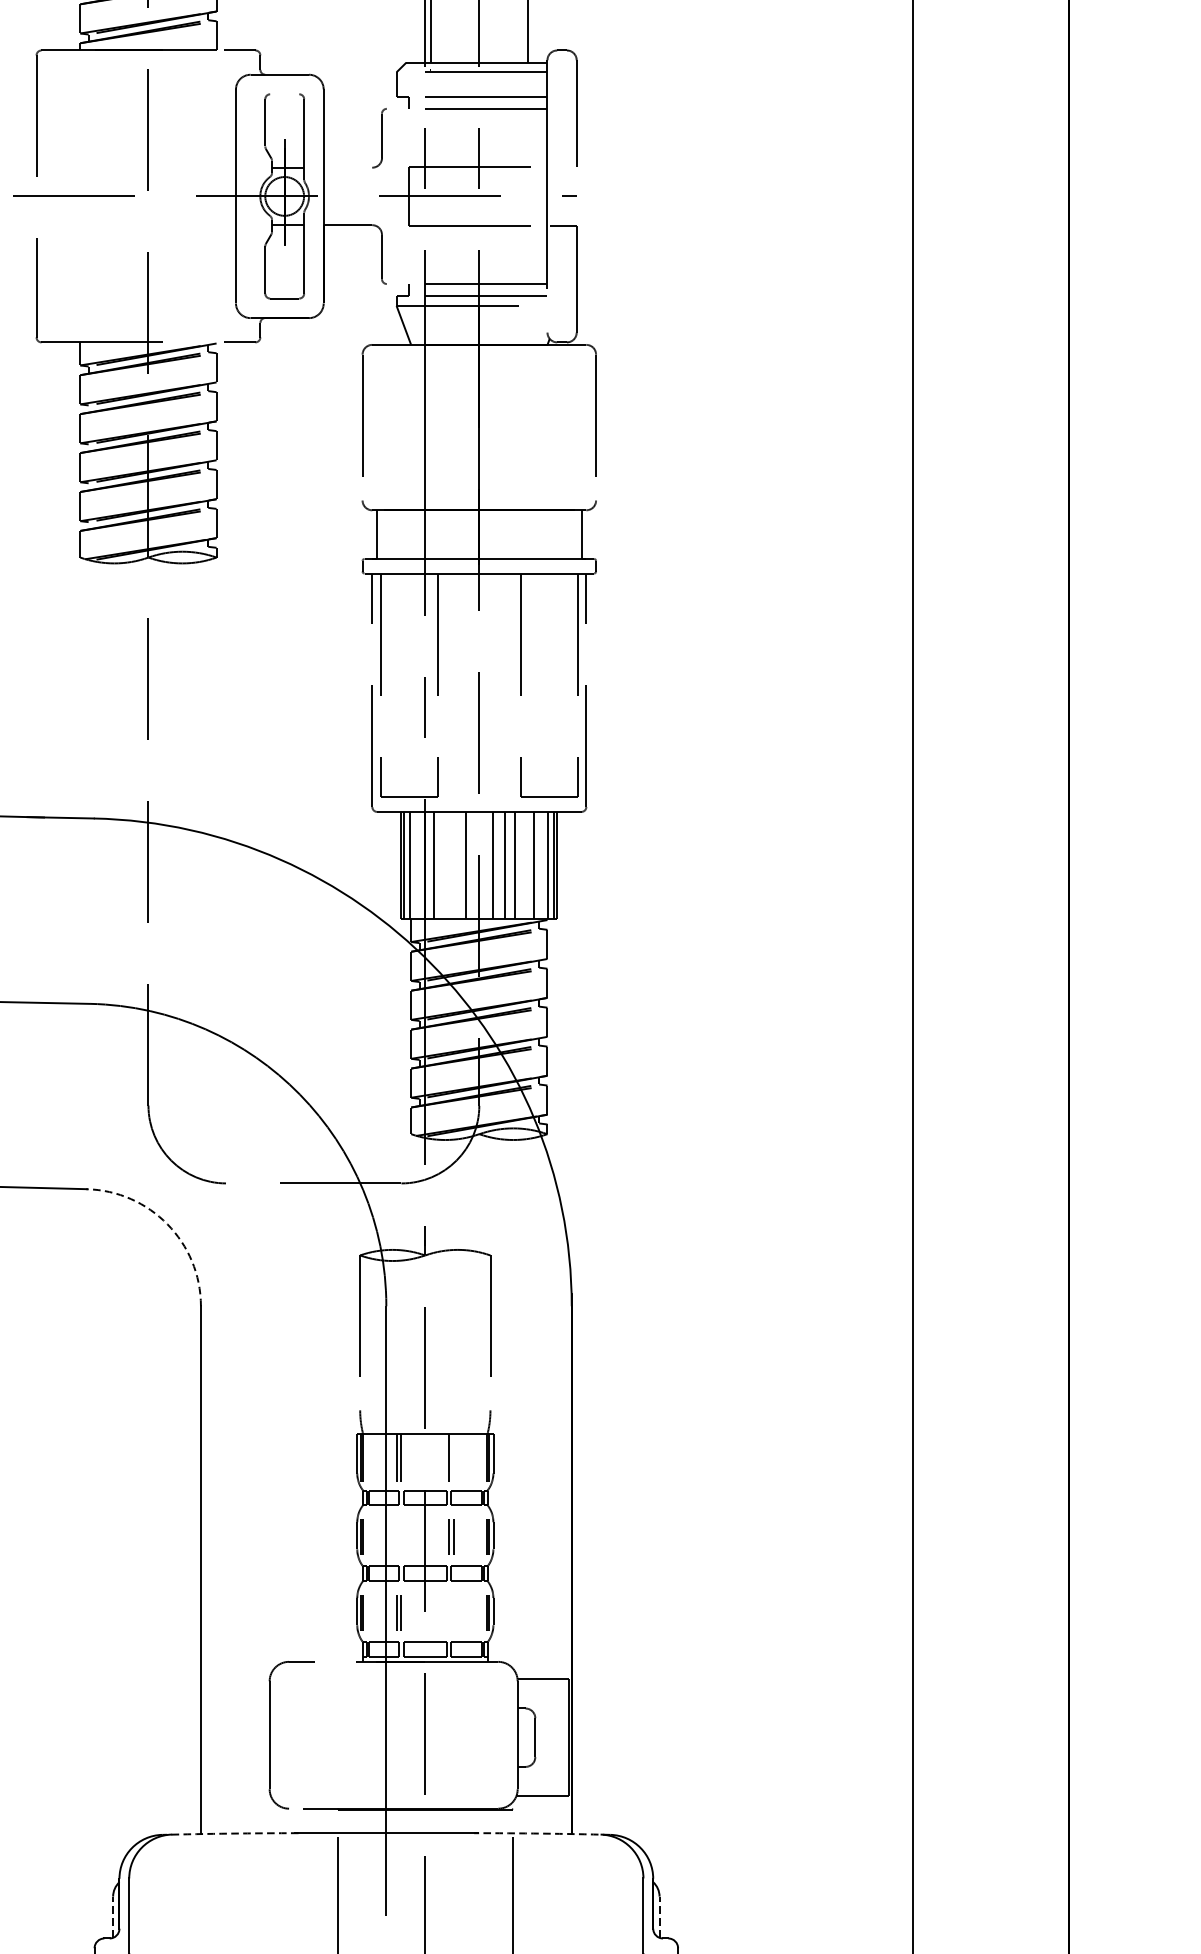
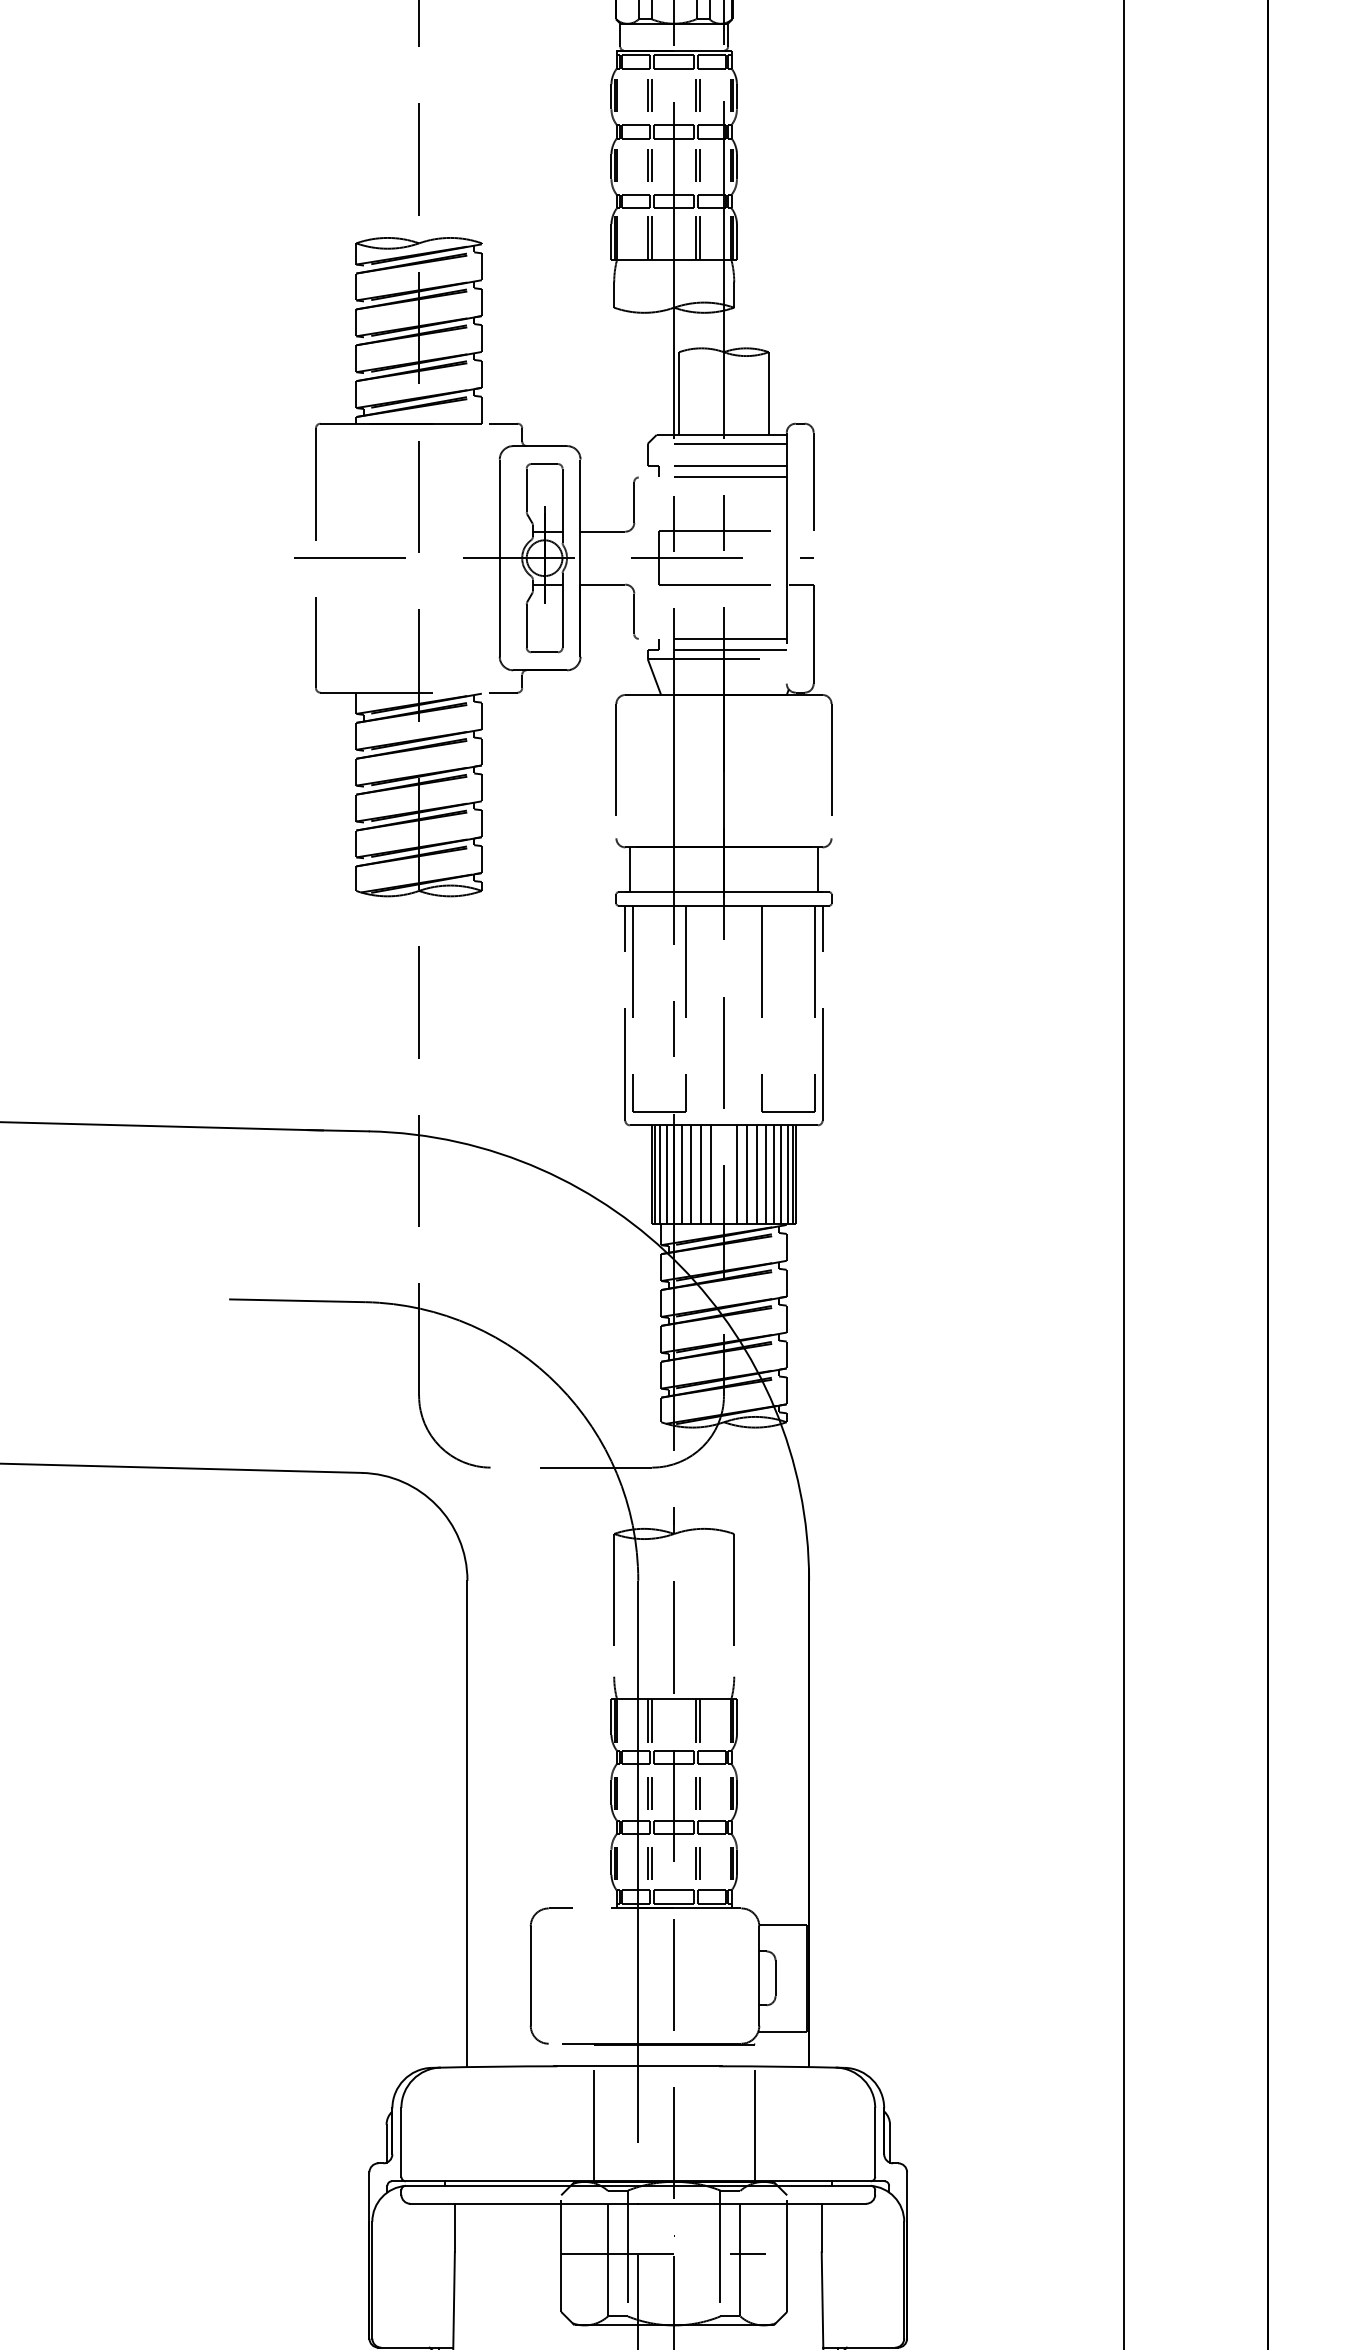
line: (284, 94) -> (544, 464), added
line: (347, 167) -> (602, 531), added
line: (416, 865) -> (666, 1174), added
line: (443, 865) -> (690, 1174), added
line: (453, 865) -> (700, 1174), added
line: (525, 865) -> (766, 1174), added
line: (541, 865) -> (781, 1174), added
arc: (167, 1224) -> (436, 1505), dashed -> solid
line: (453, 1457) -> (700, 1720), added
part: (398, 1537) -> (649, 1793), added
part: (450, 1613) -> (697, 1863), added
arc: (230, 1833) -> (494, 2066), dashed -> solid
arc: (541, 1833) -> (781, 2066), dashed -> solid
line: (113, 1916) -> (386, 2143), dashed -> solid
line: (660, 1916) -> (890, 2143), dashed -> solid

